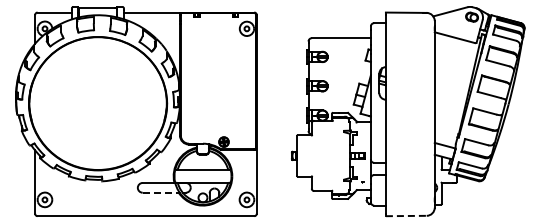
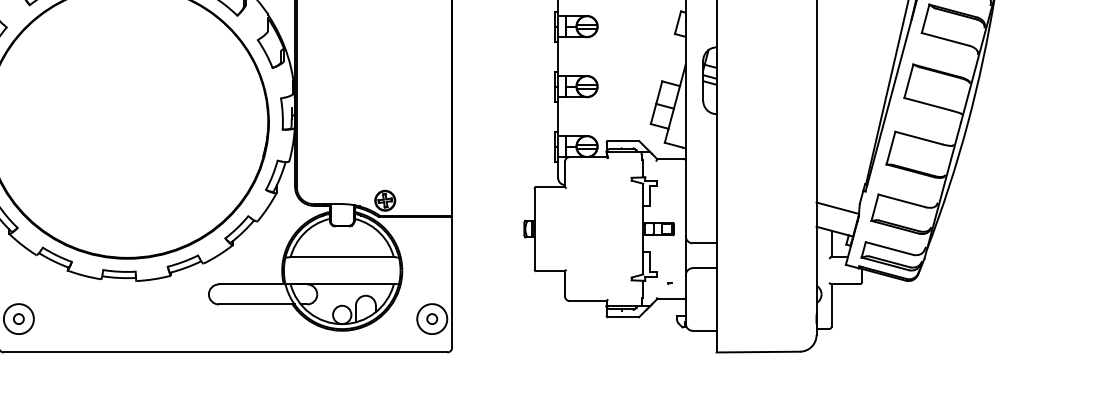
line: (160, 192) -> (255, 303), dashed -> solid
line: (406, 216) -> (758, 353), dashed -> solid

